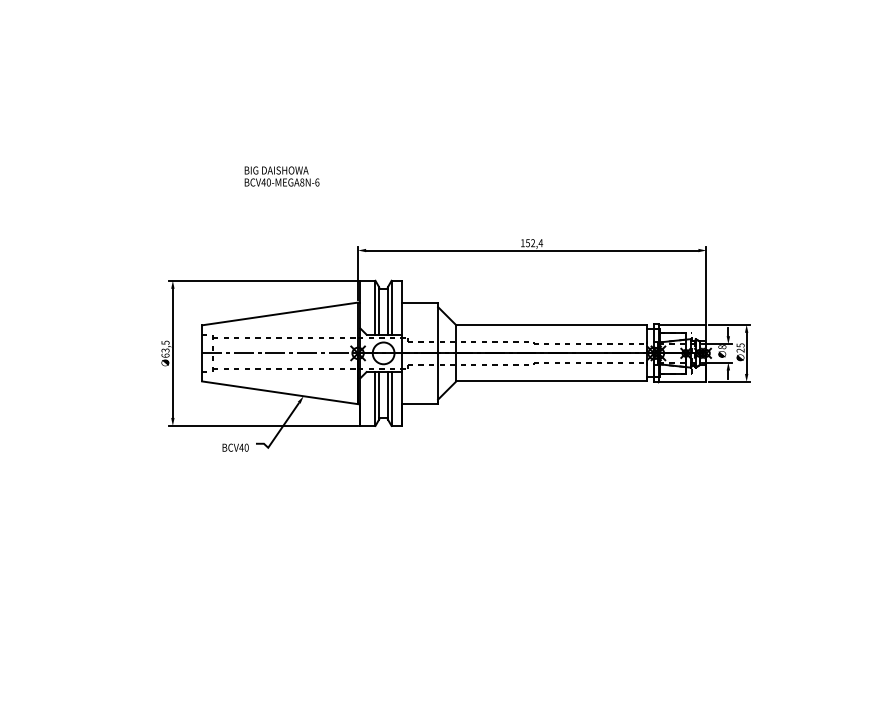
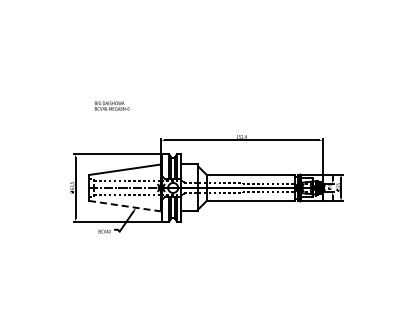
text: (282, 175) -> (112, 105), moved
line: (278, 393) -> (124, 206), solid -> dashed

